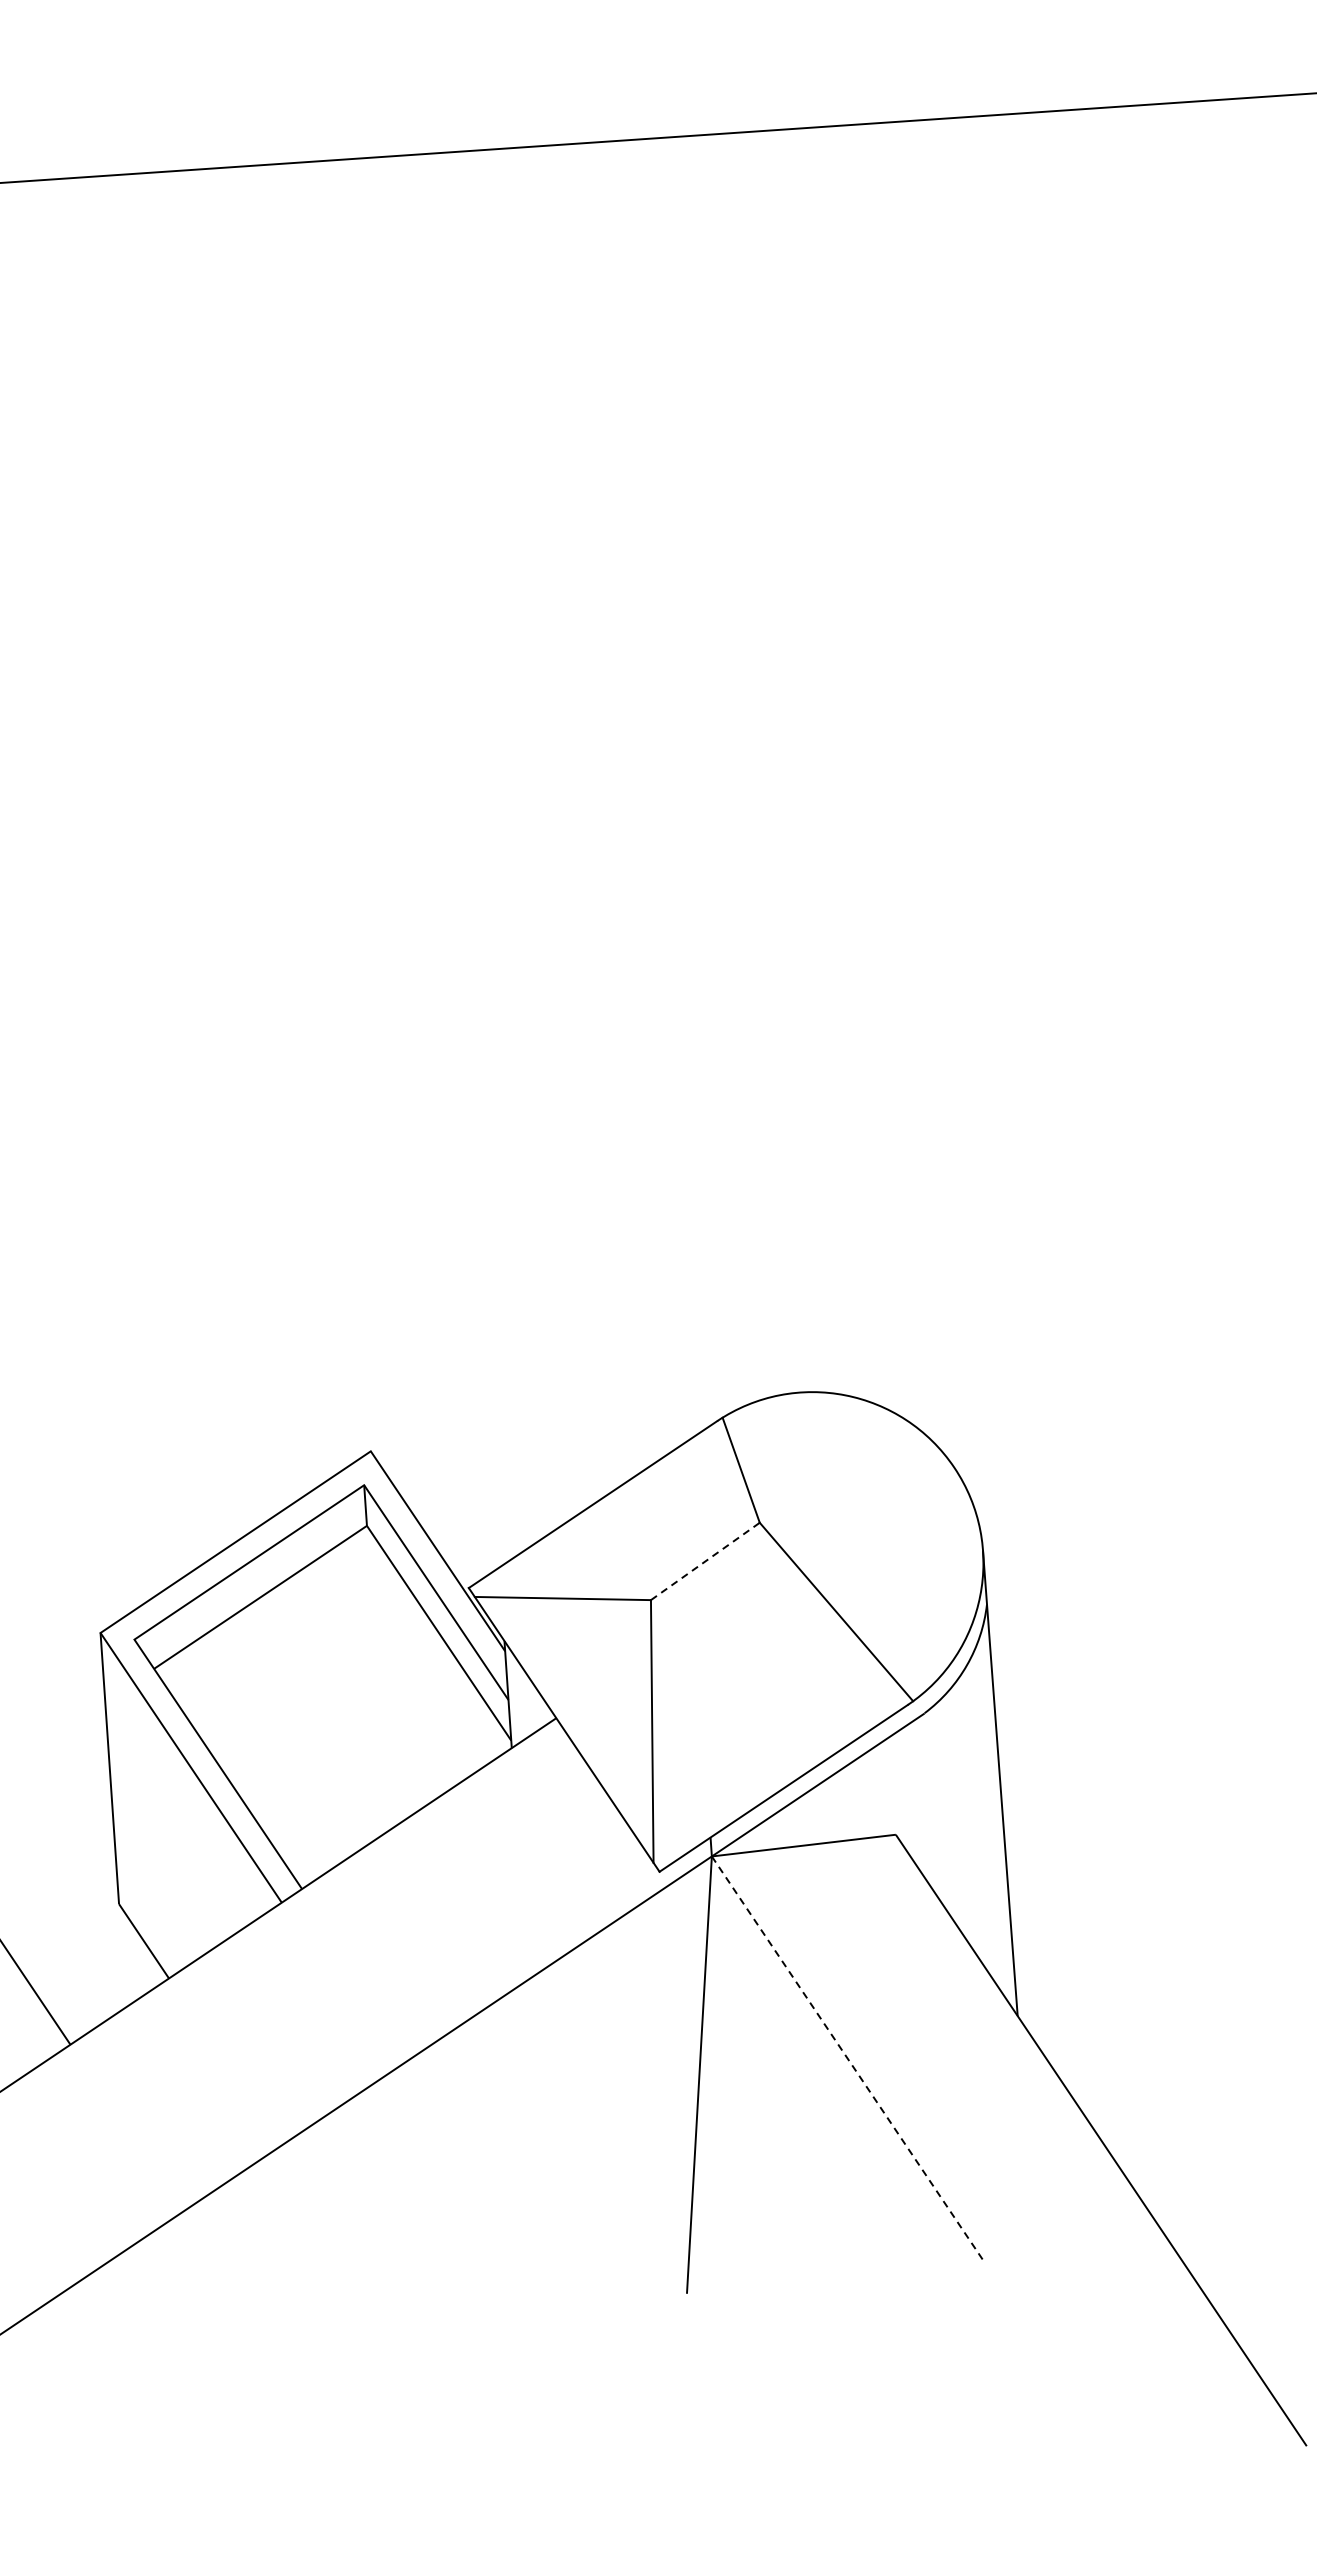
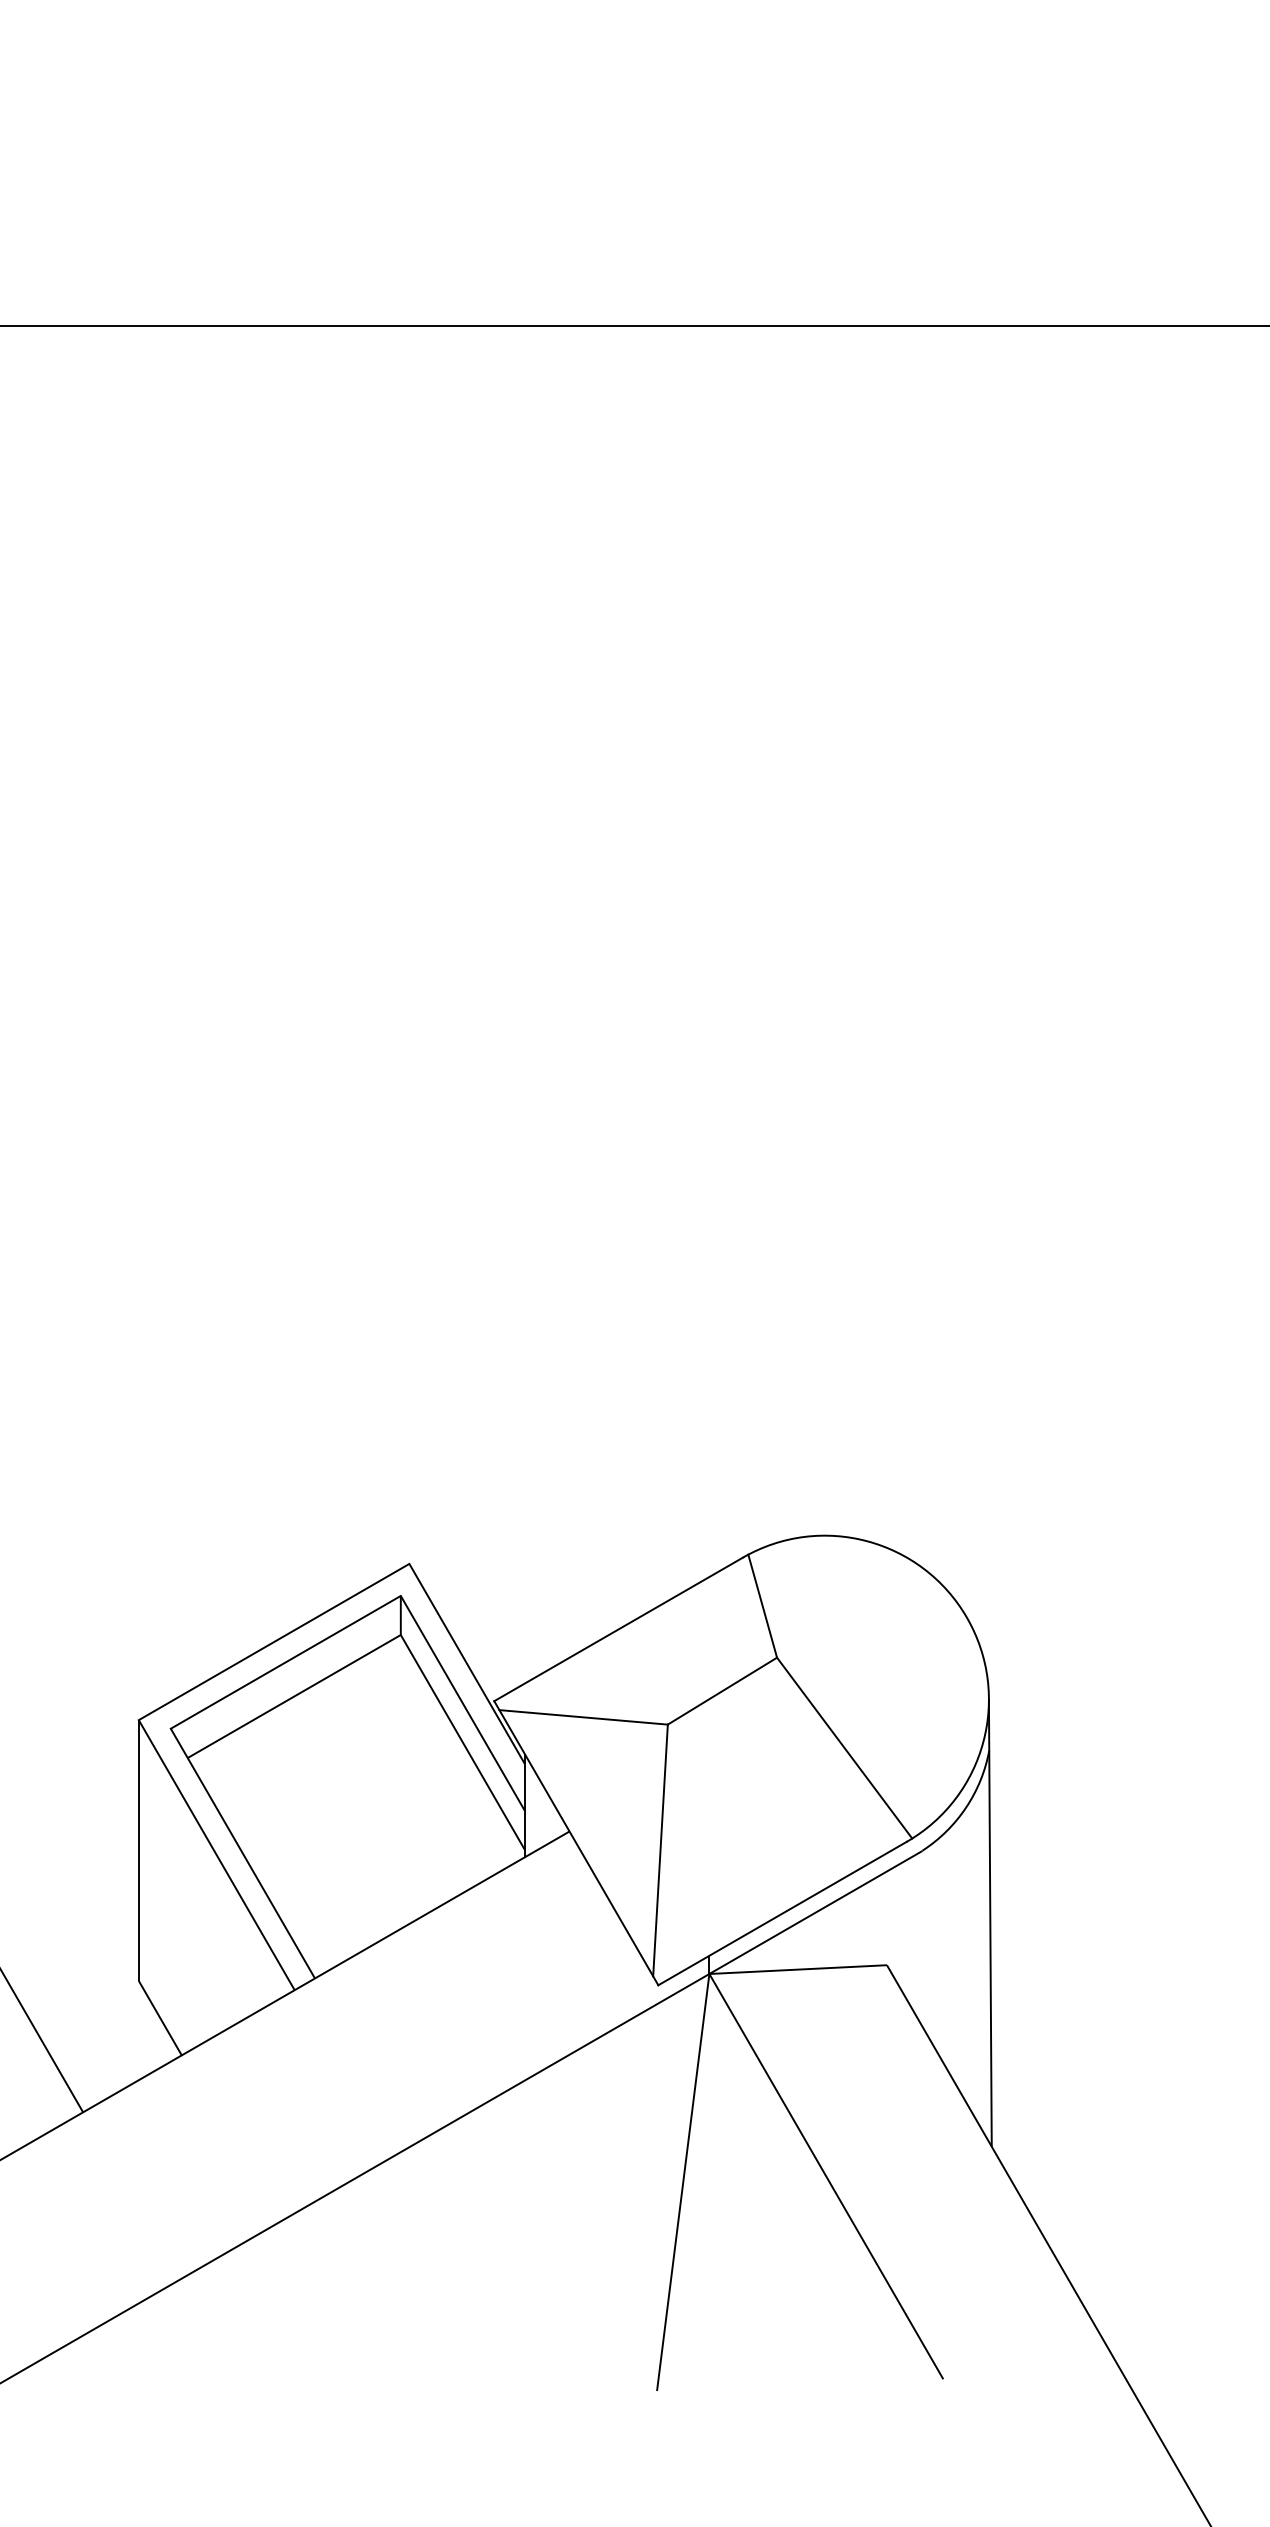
line: (705, 1560) -> (722, 1690), dashed -> solid
line: (847, 2058) -> (826, 2176), dashed -> solid

